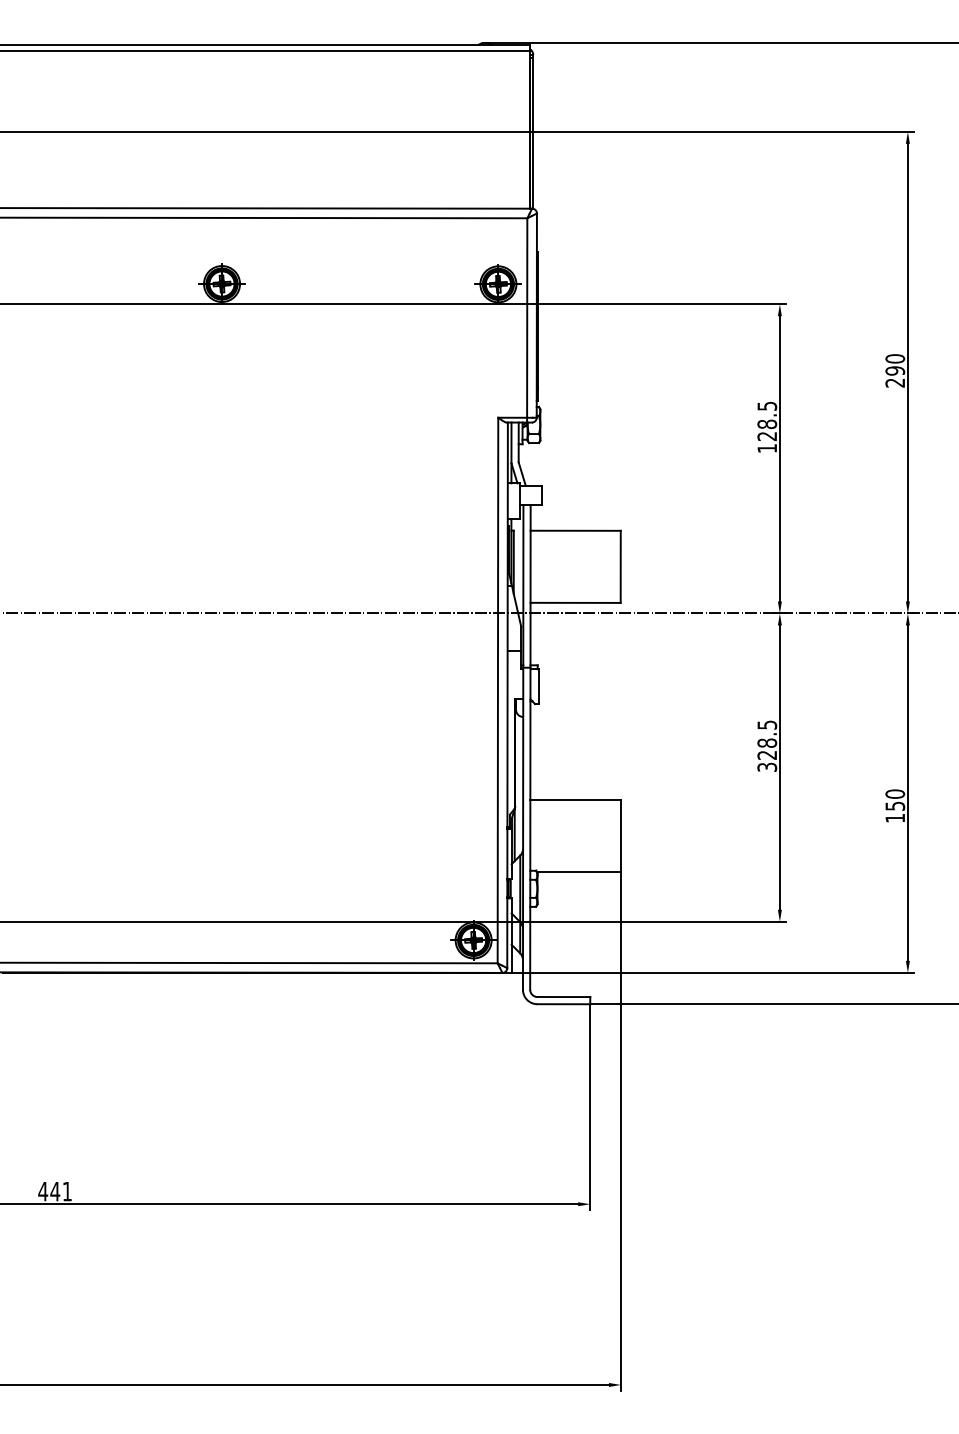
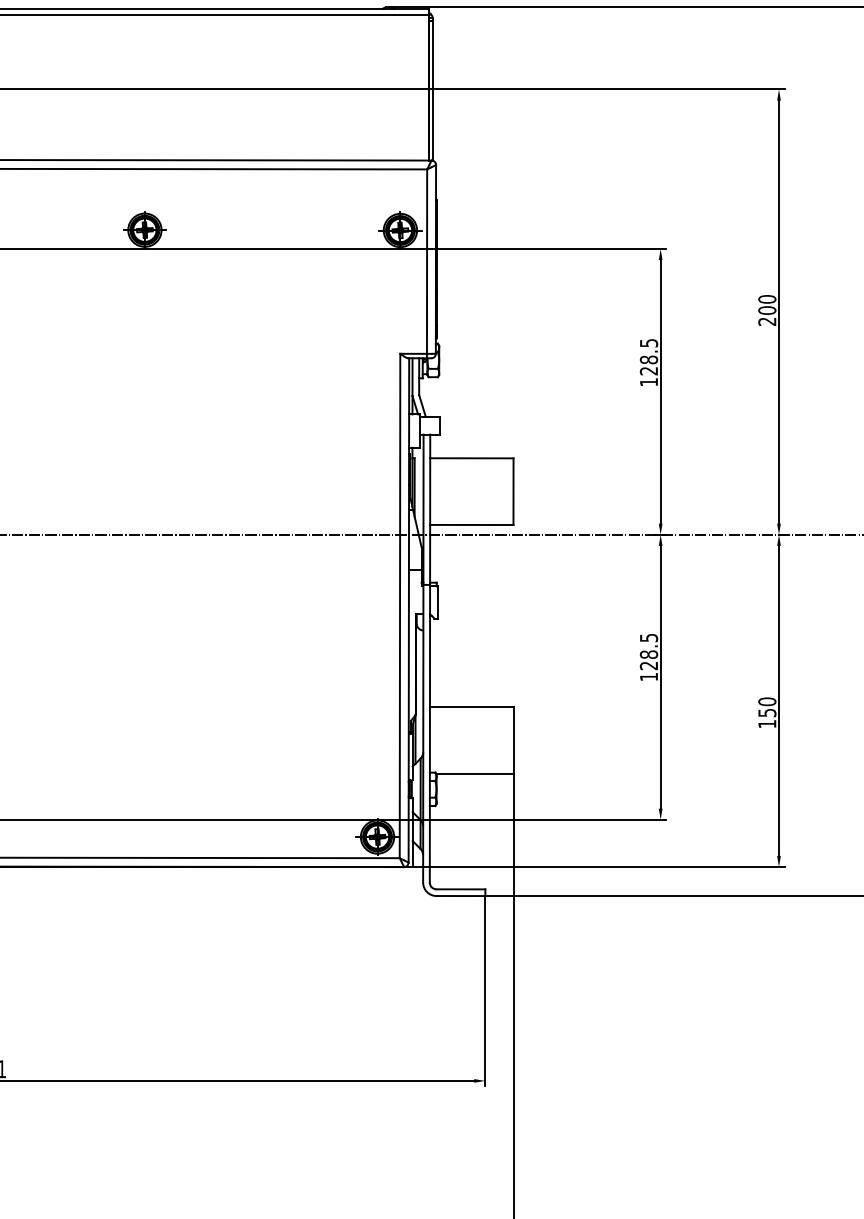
text: (895, 370) -> (767, 310), 290 -> 200
text: (767, 766) -> (649, 676), 328.5 -> 128.5

